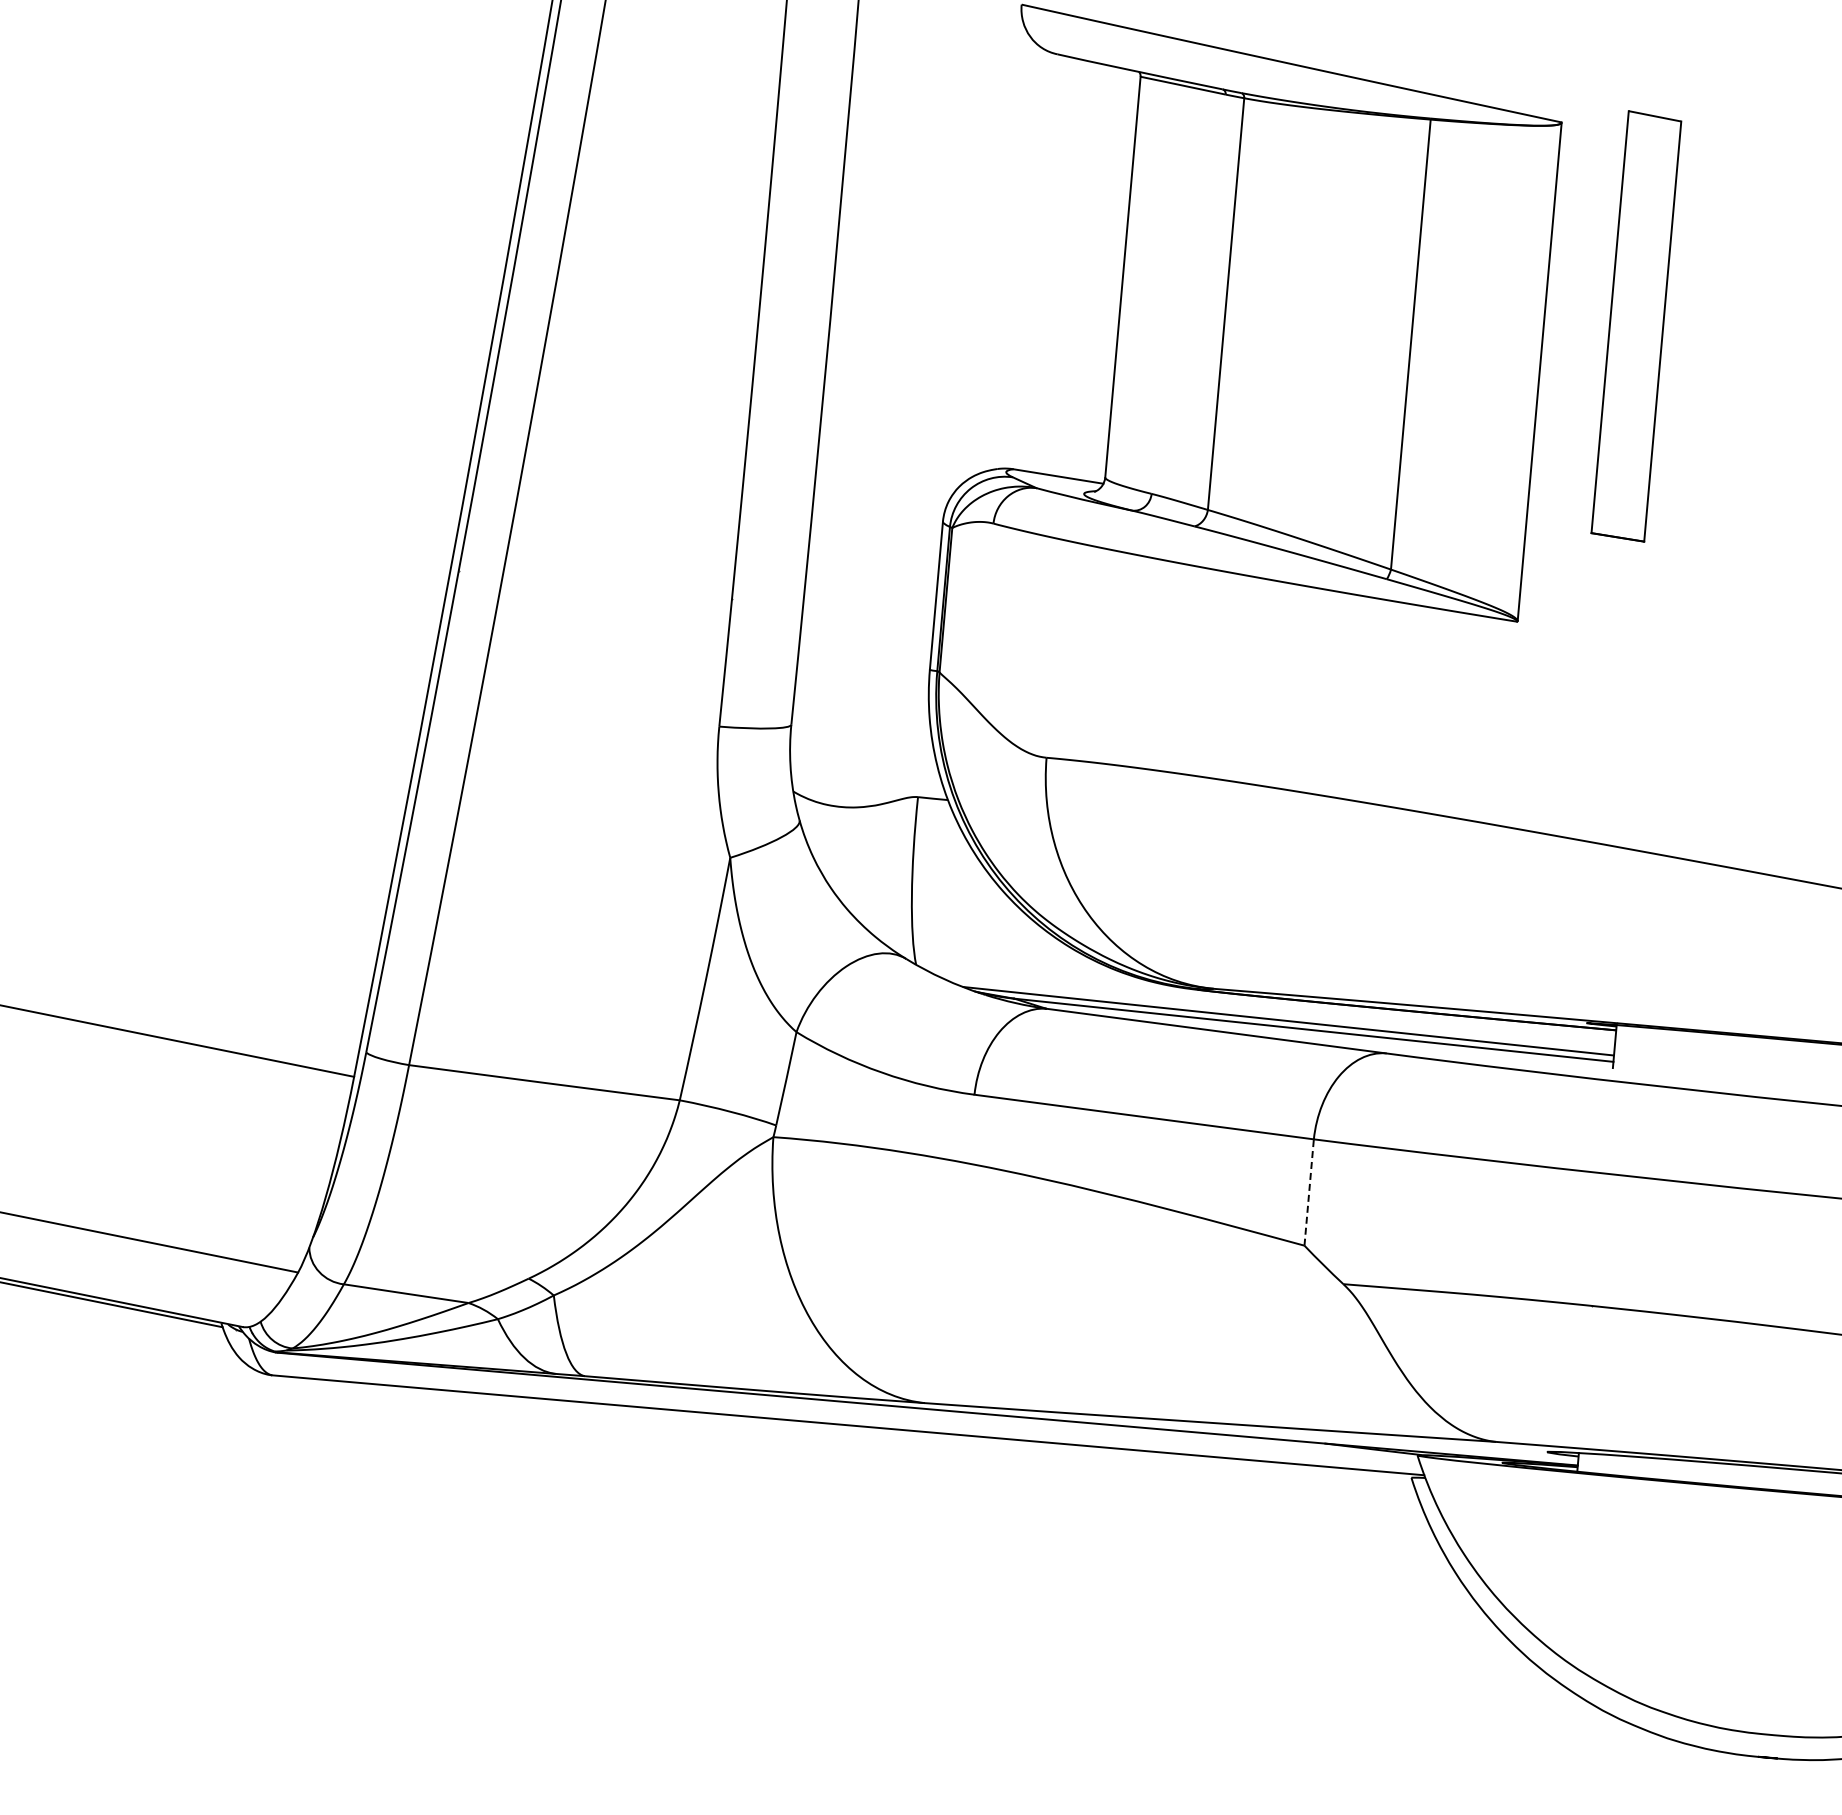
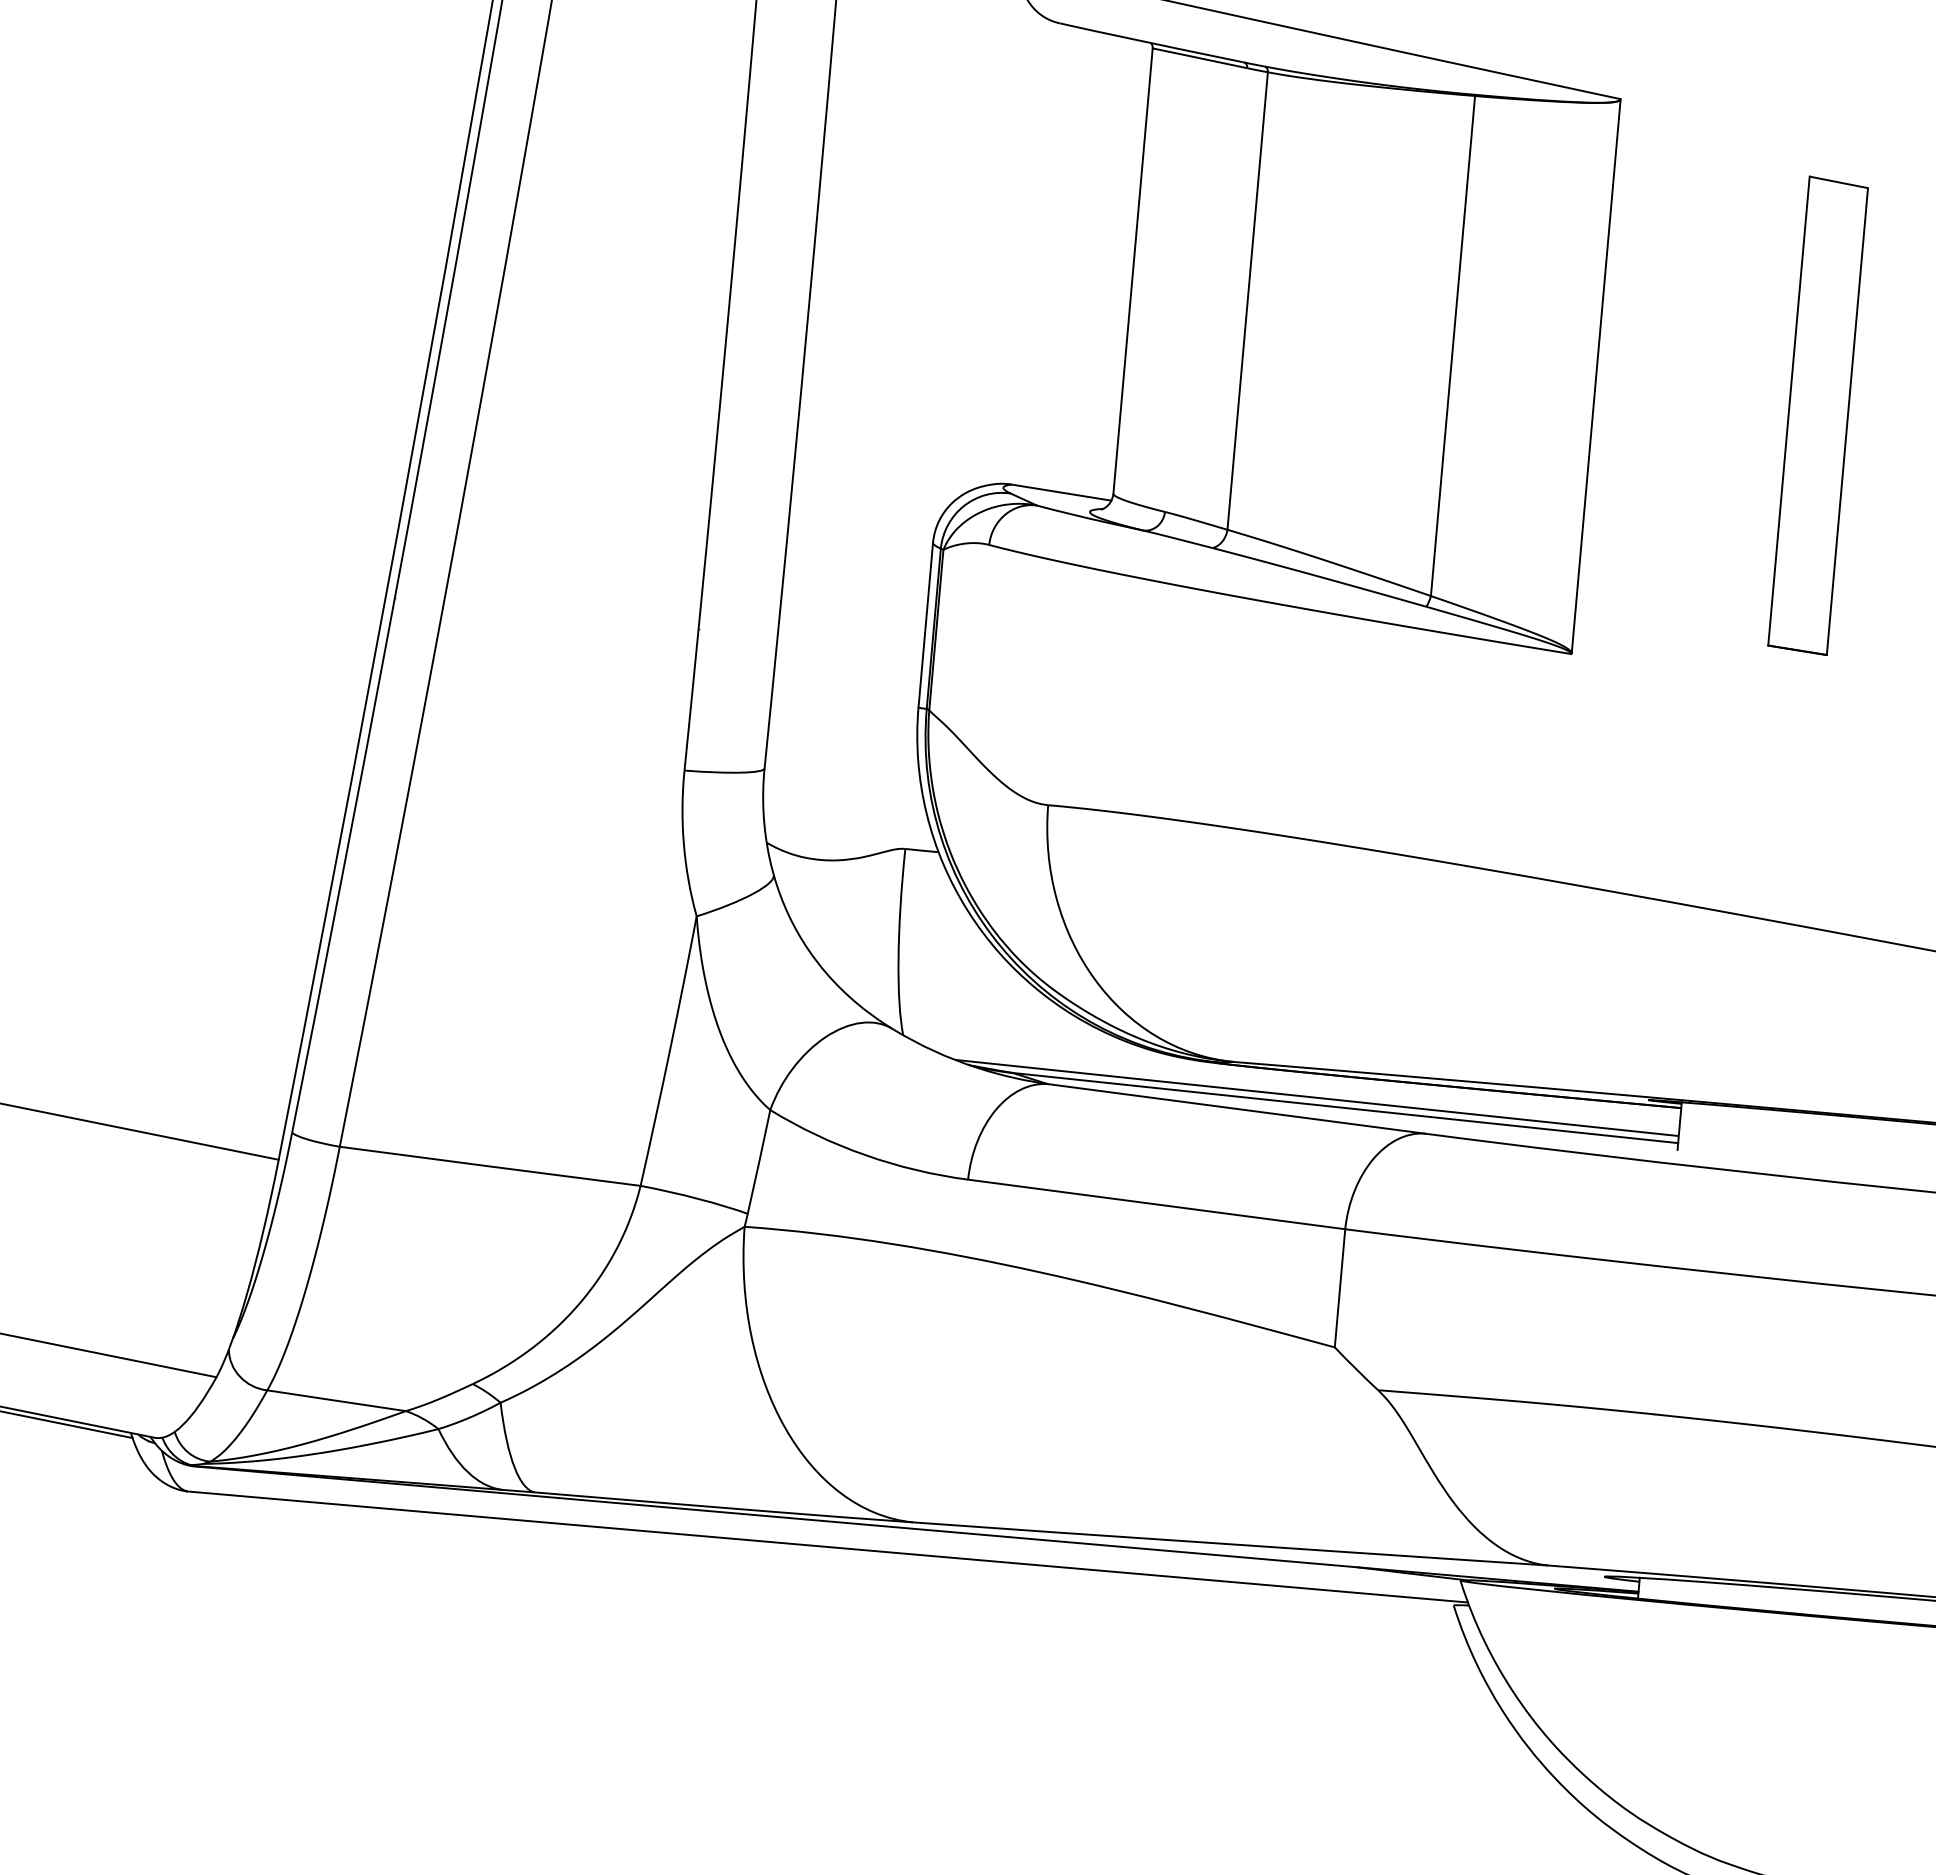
part: (1636, 326) -> (1818, 415), moved
line: (1309, 1192) -> (1340, 1288), dashed -> solid

